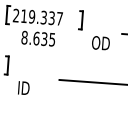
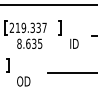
text: (100, 42) -> (76, 43), OD -> ID
text: (26, 88) -> (23, 81), ID -> OD

